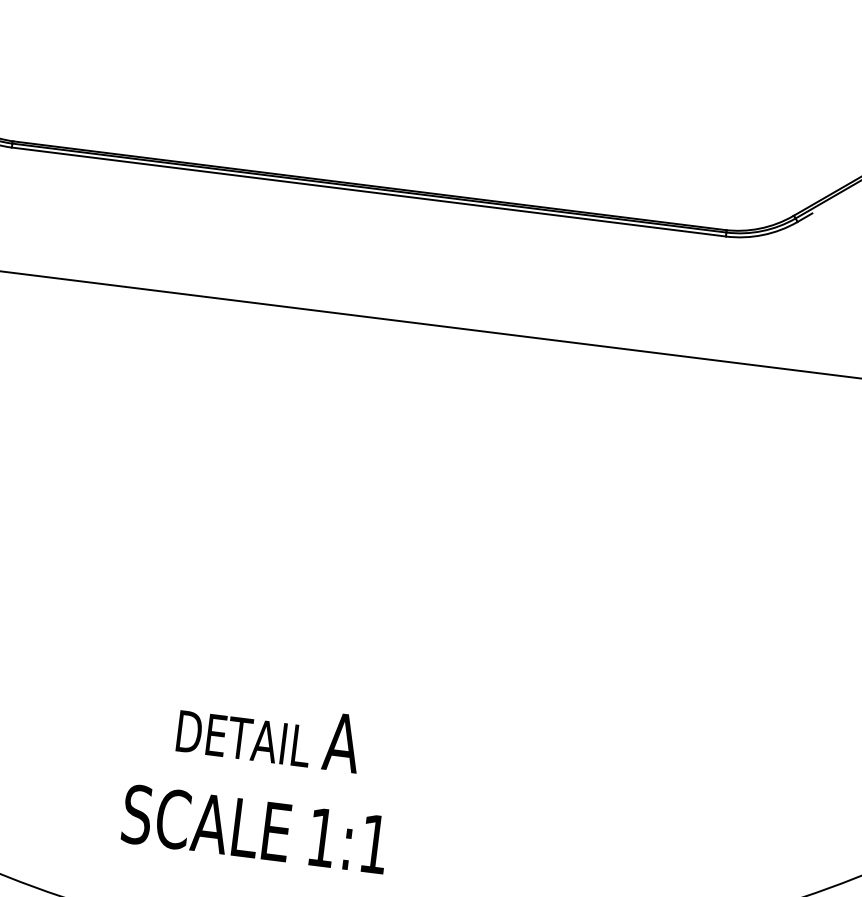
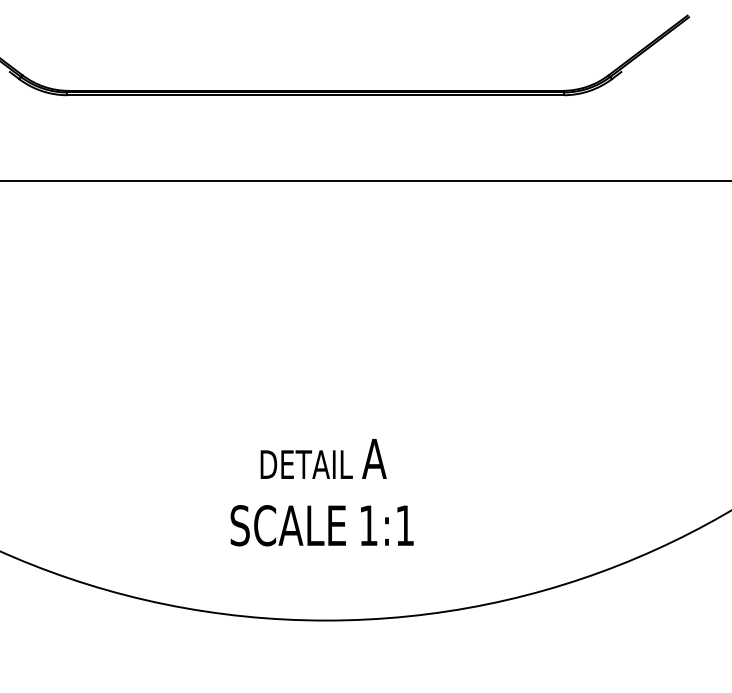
text: (260, 781) -> (321, 492), moved

